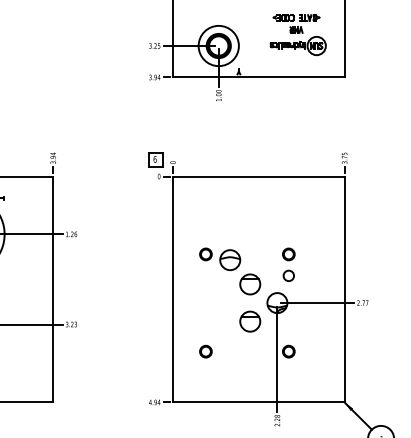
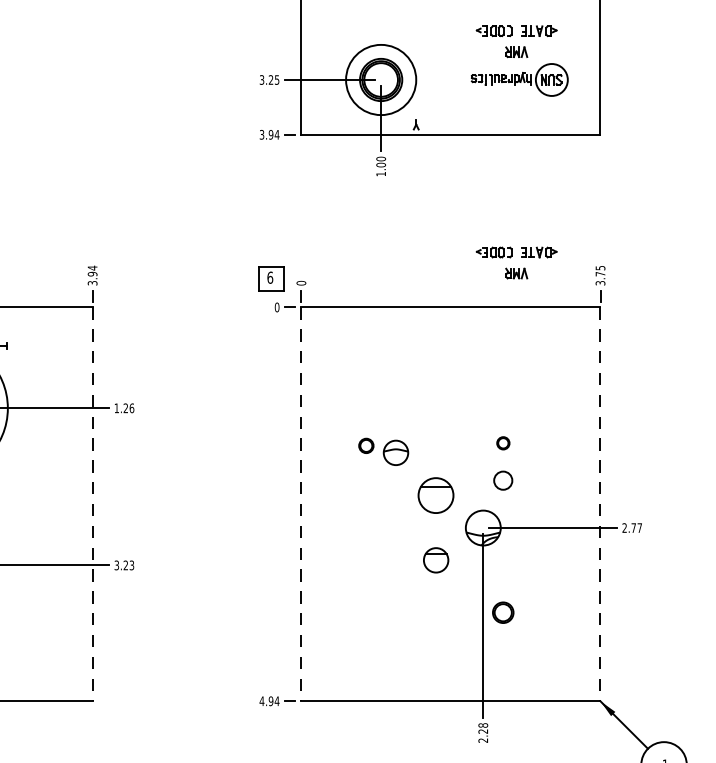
part: (296, 150) -> (516, 262), added
part: (288, 254) -> (502, 443), size x0.6
part: (220, 259) -> (384, 452), size x0.7
line: (53, 289) -> (93, 504), solid -> dashed
line: (173, 289) -> (302, 504), solid -> dashed
line: (344, 289) -> (600, 504), solid -> dashed
part: (250, 321) -> (436, 560), size x0.7
part: (205, 351) -> (358, 612), removed

